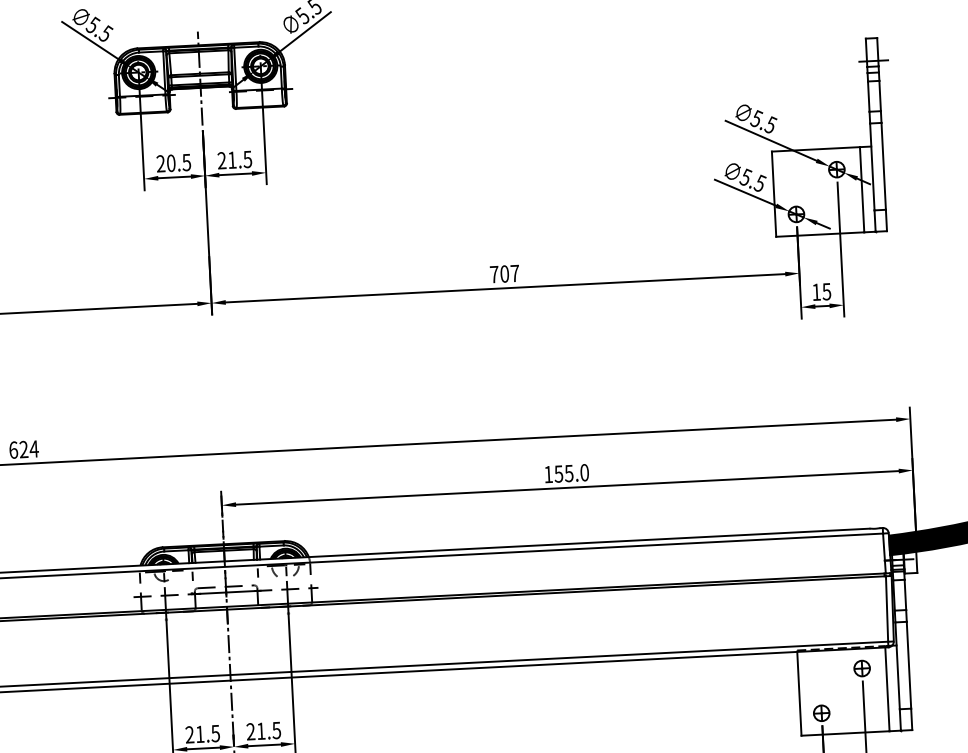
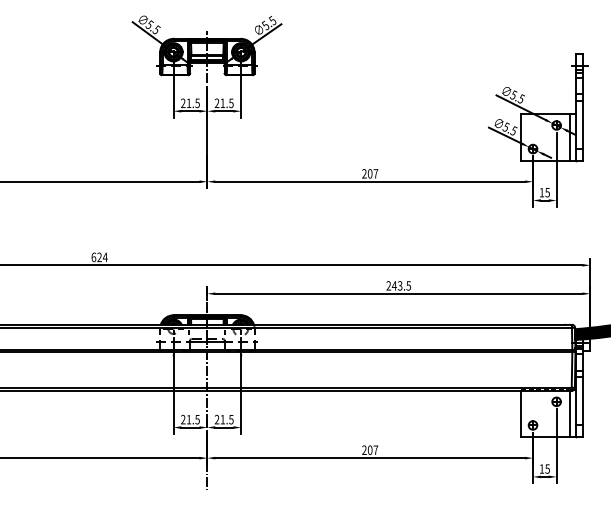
text: (170, 161) -> (188, 102), 20.5 -> 21.5
text: (494, 273) -> (364, 173), 707 -> 207
text: (566, 472) -> (398, 285), 155.0 -> 243.5

